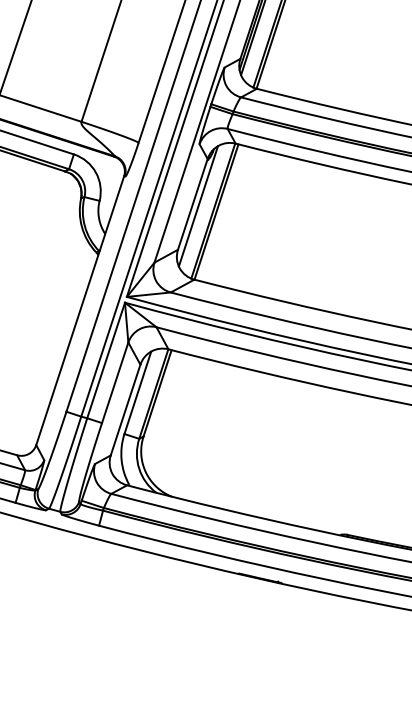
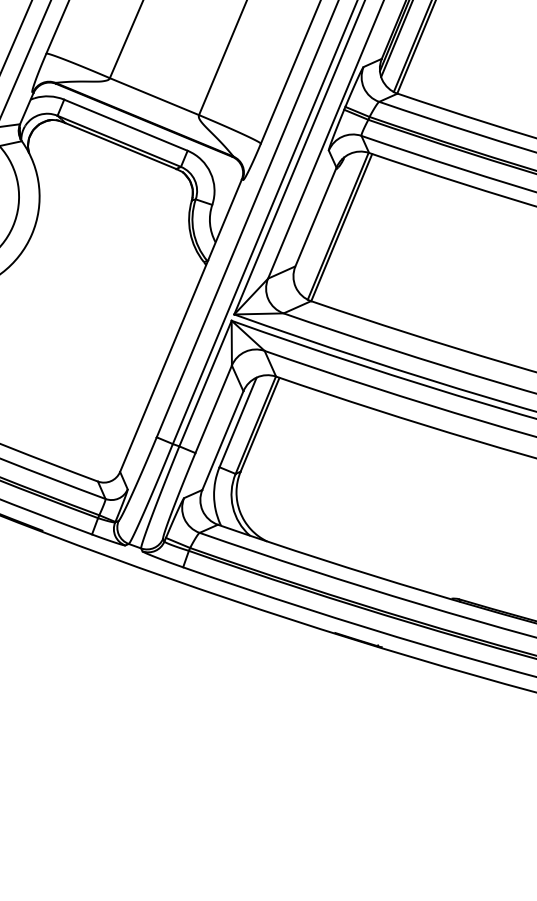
line: (198, 206) -> (322, 219), removed

